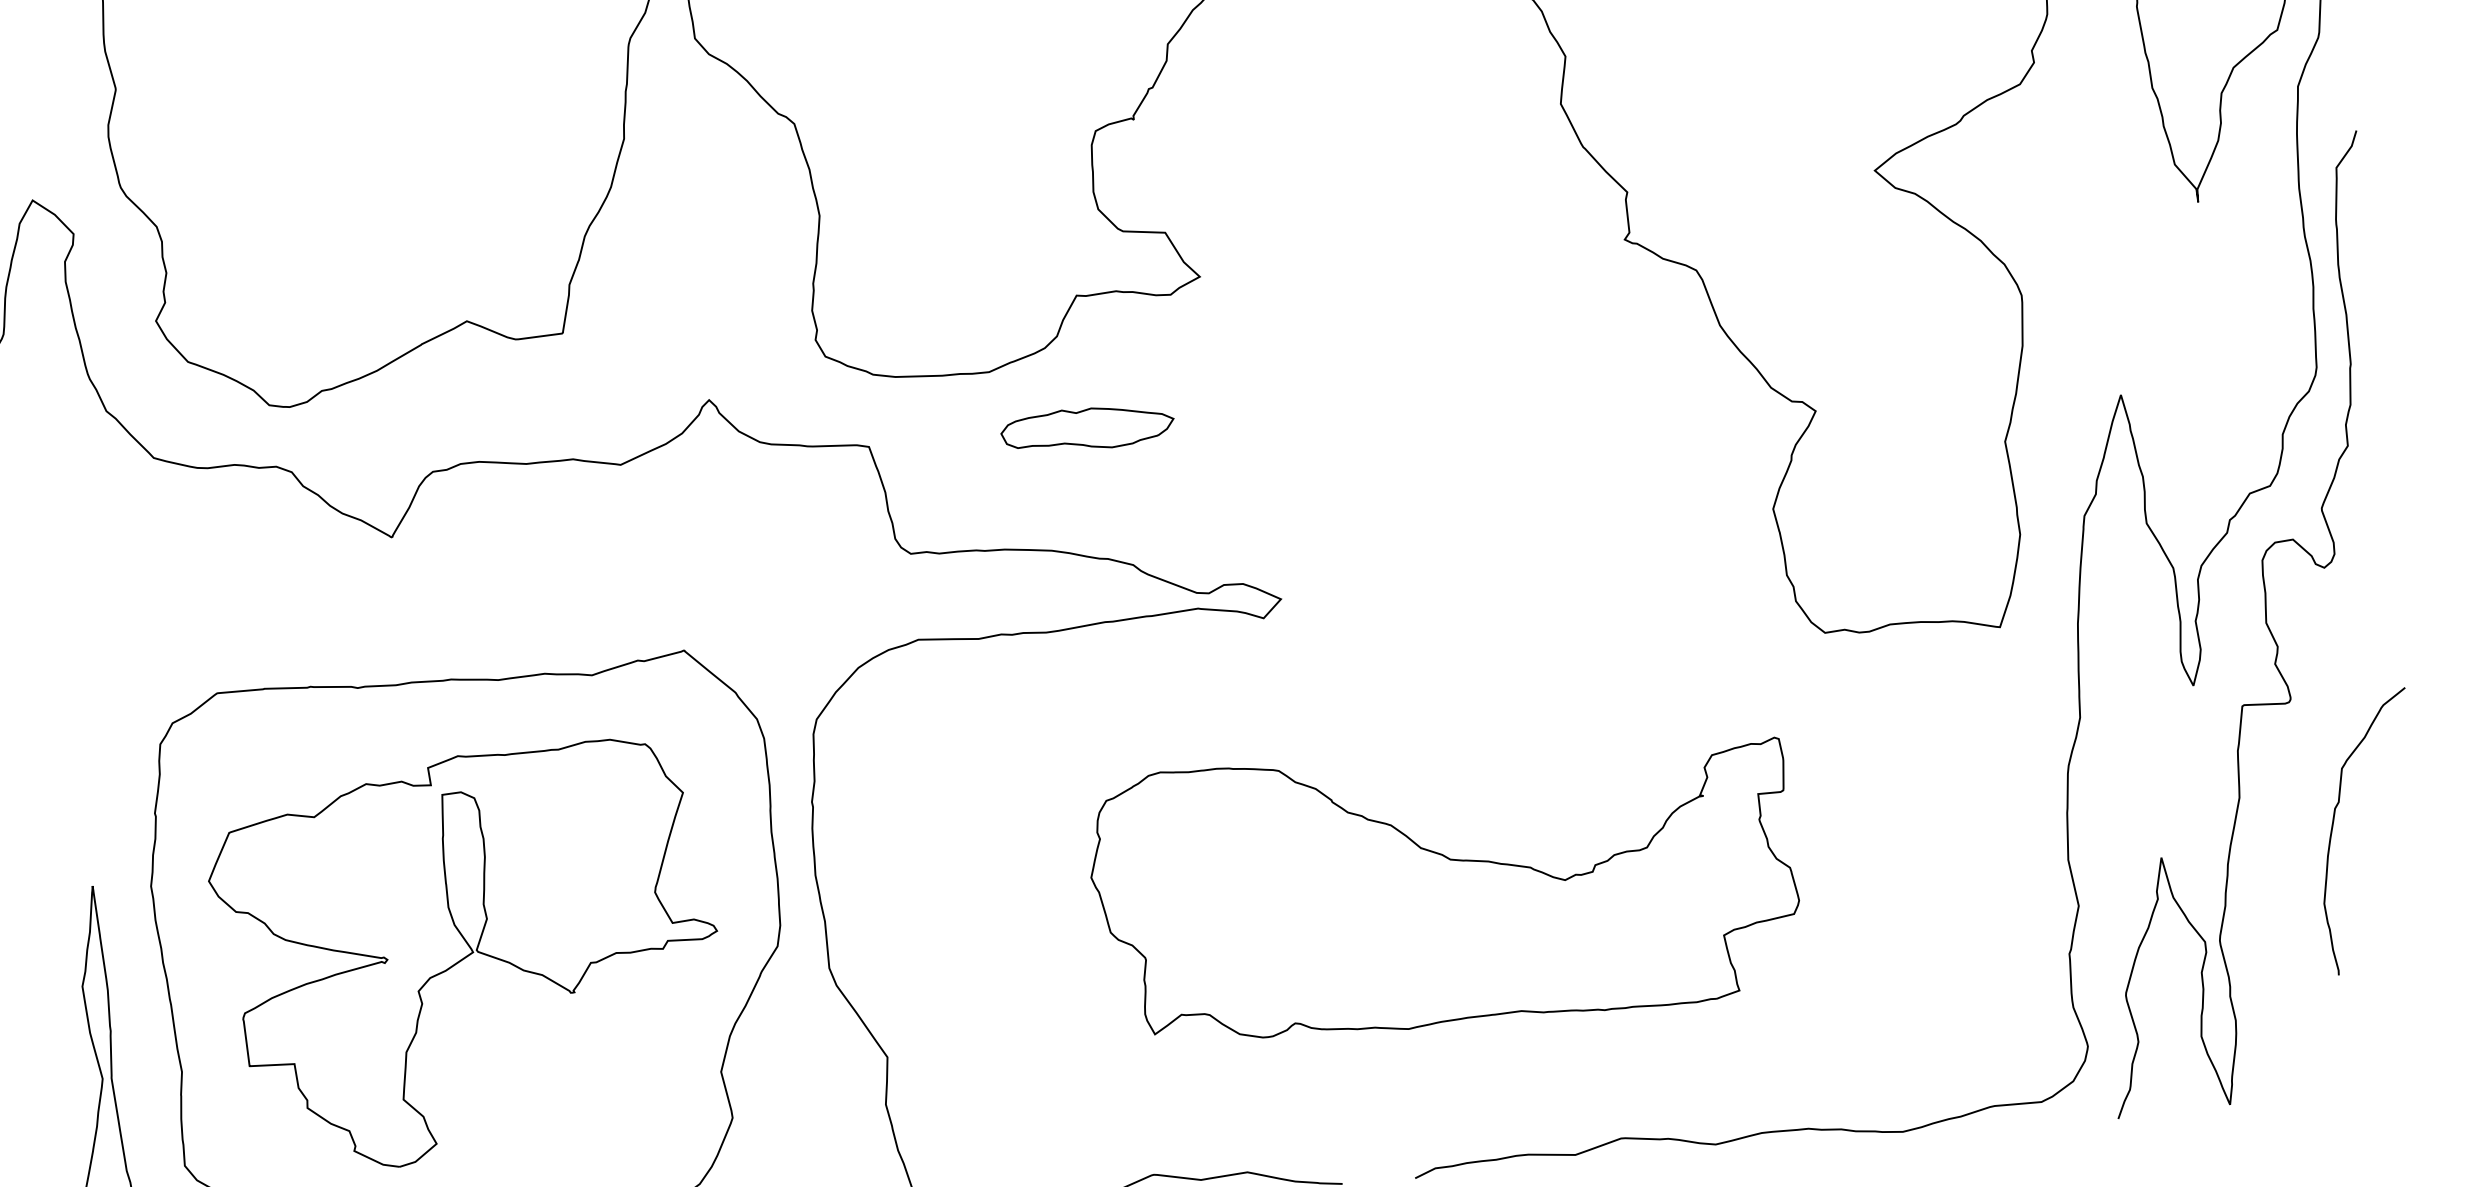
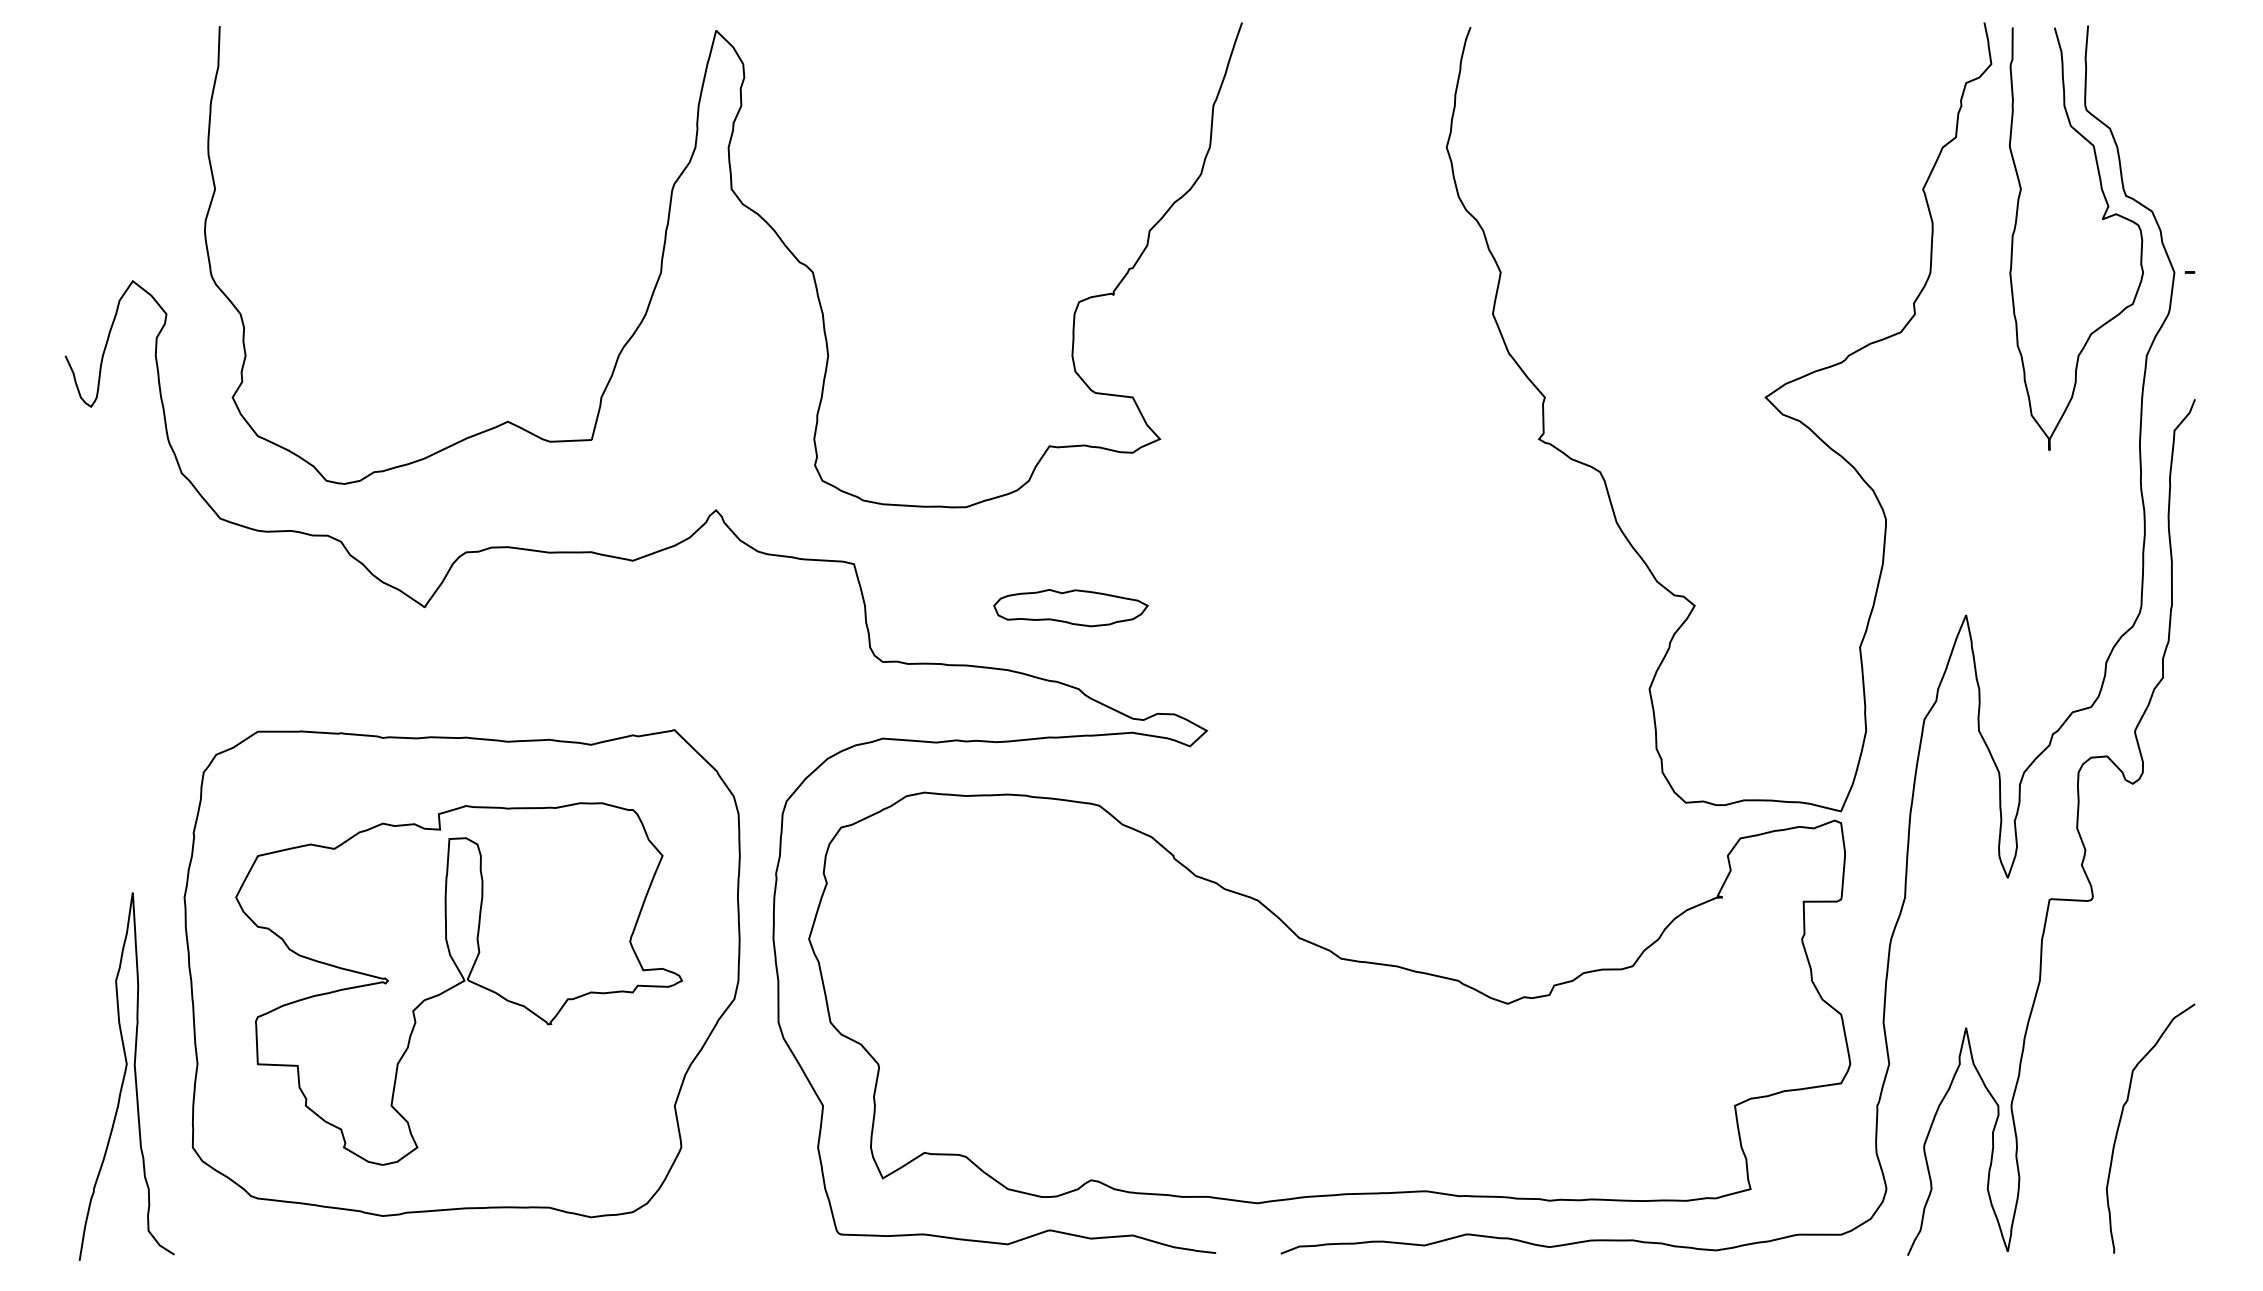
part: (1087, 429) -> (1070, 608), moved
curve: (2334, 825) -> (2121, 1120), moved
part: (1444, 886) -> (1329, 997), size x1.67

